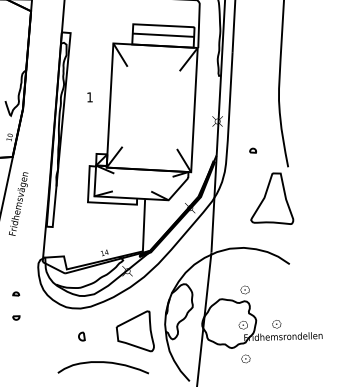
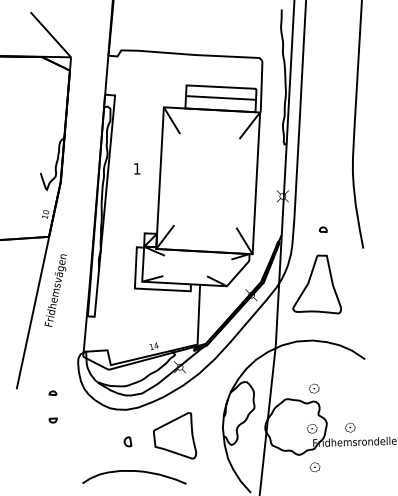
part: (271, 198) -> (316, 284), moved
curve: (129, 321) -> (168, 424), moved
curve: (106, 363) -> (137, 472), moved

